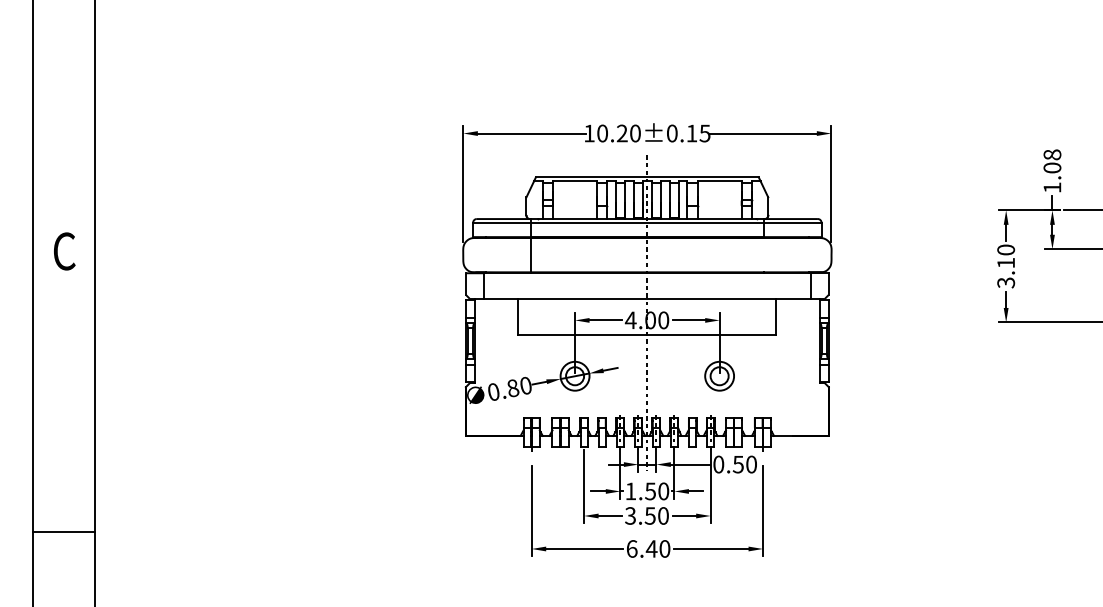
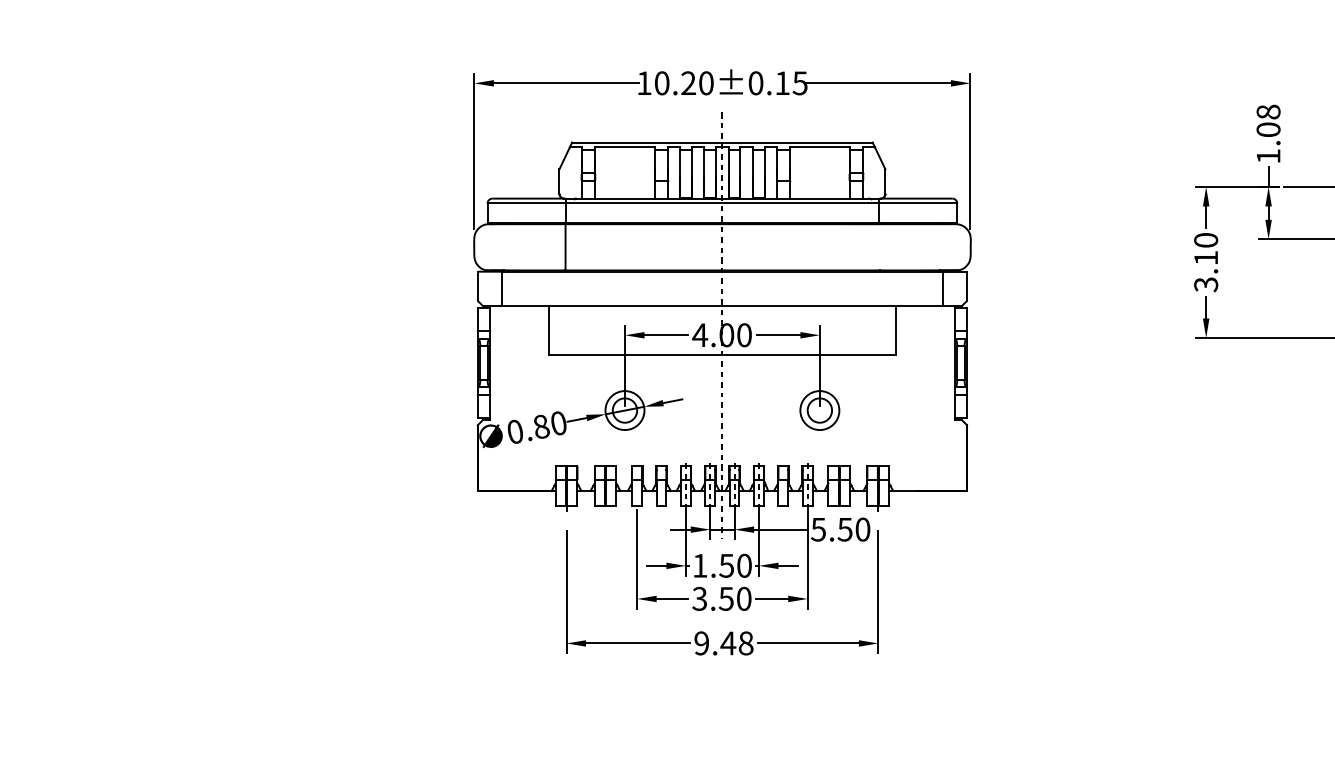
text: (718, 464) -> (818, 529), 0.50 -> 5.50
text: (648, 548) -> (723, 642), 6.40 -> 9.48

